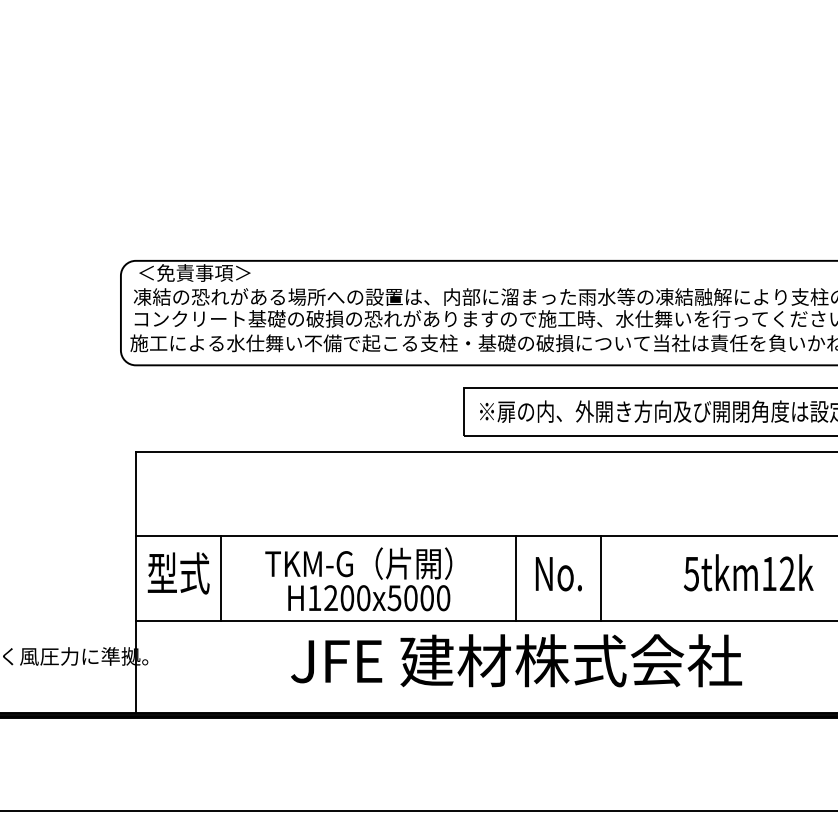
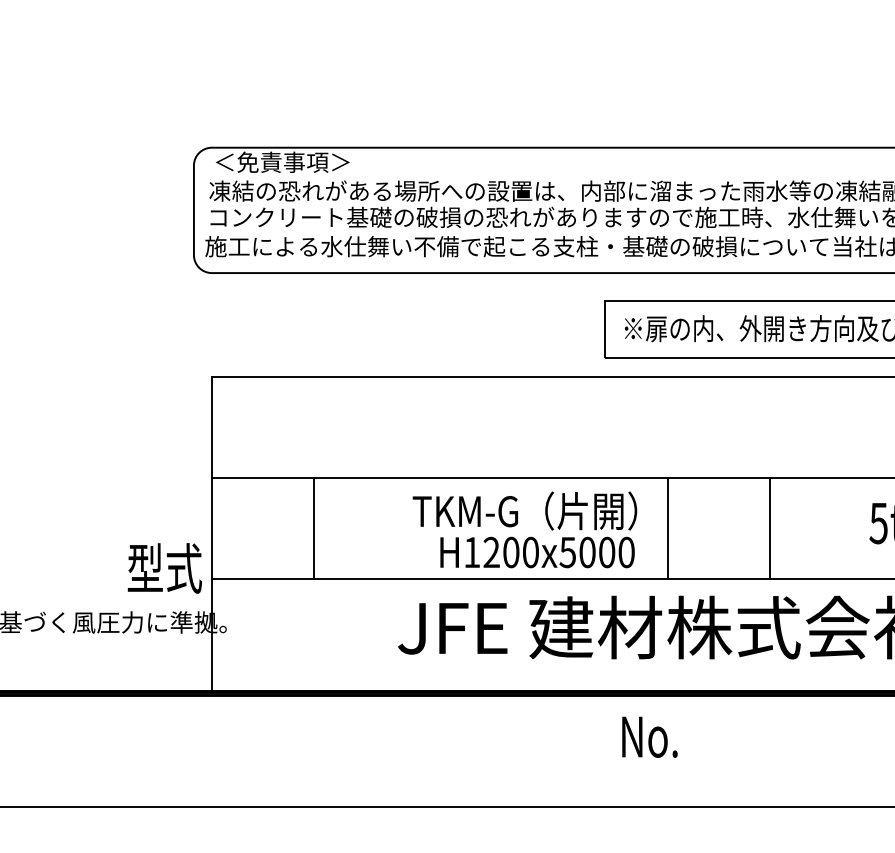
text: (178, 573) -> (164, 568), moved
text: (558, 574) -> (649, 737), moved
text: (358, 579) -> (524, 530), moved

